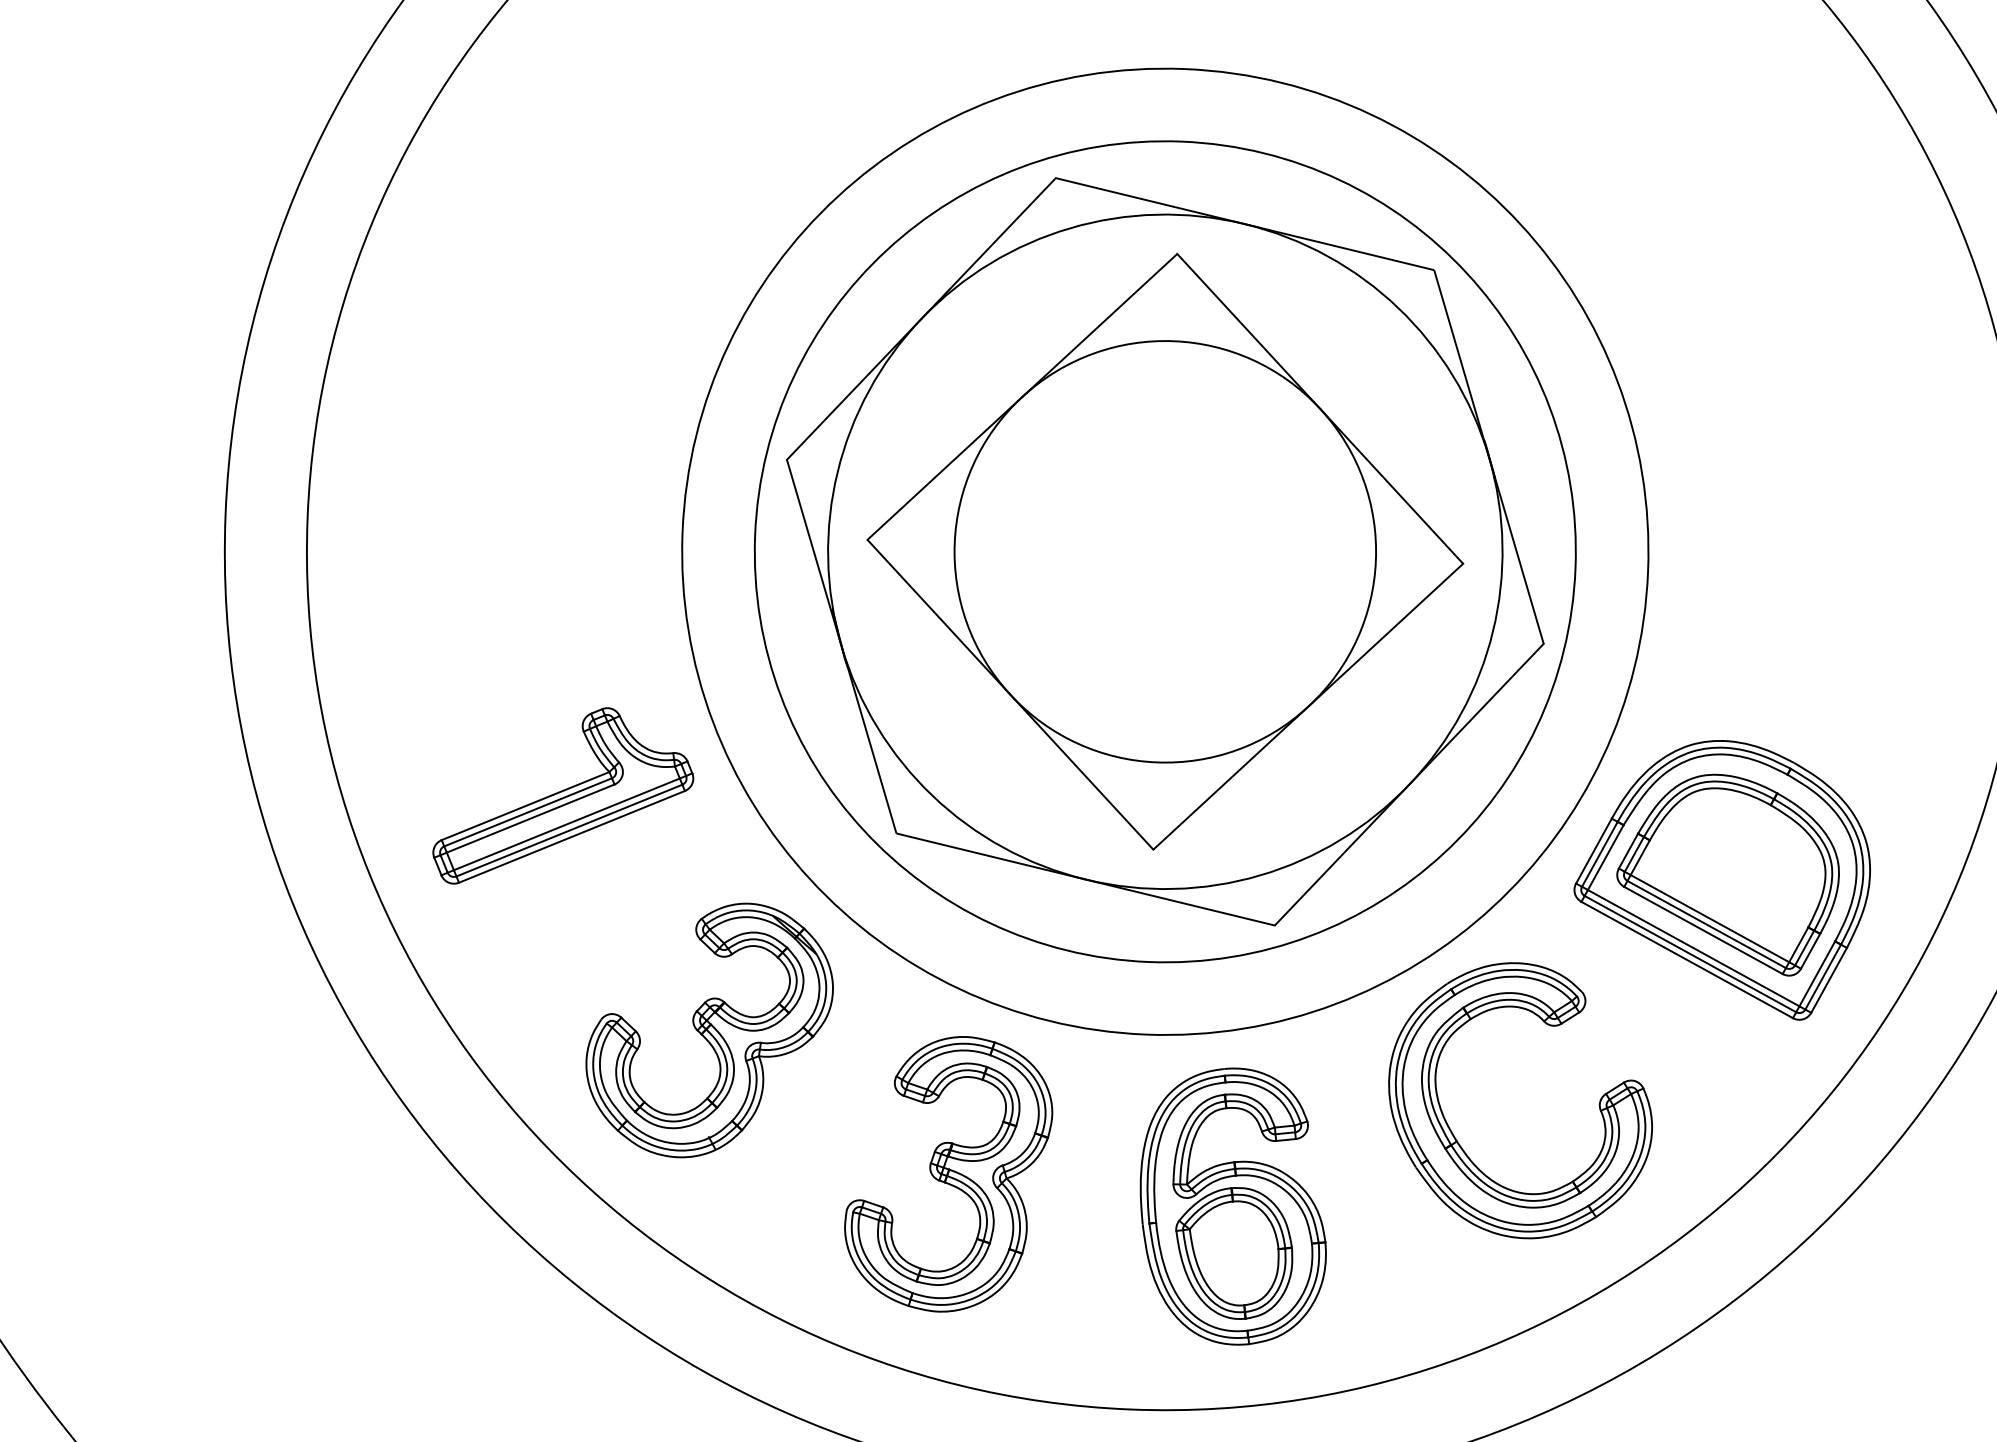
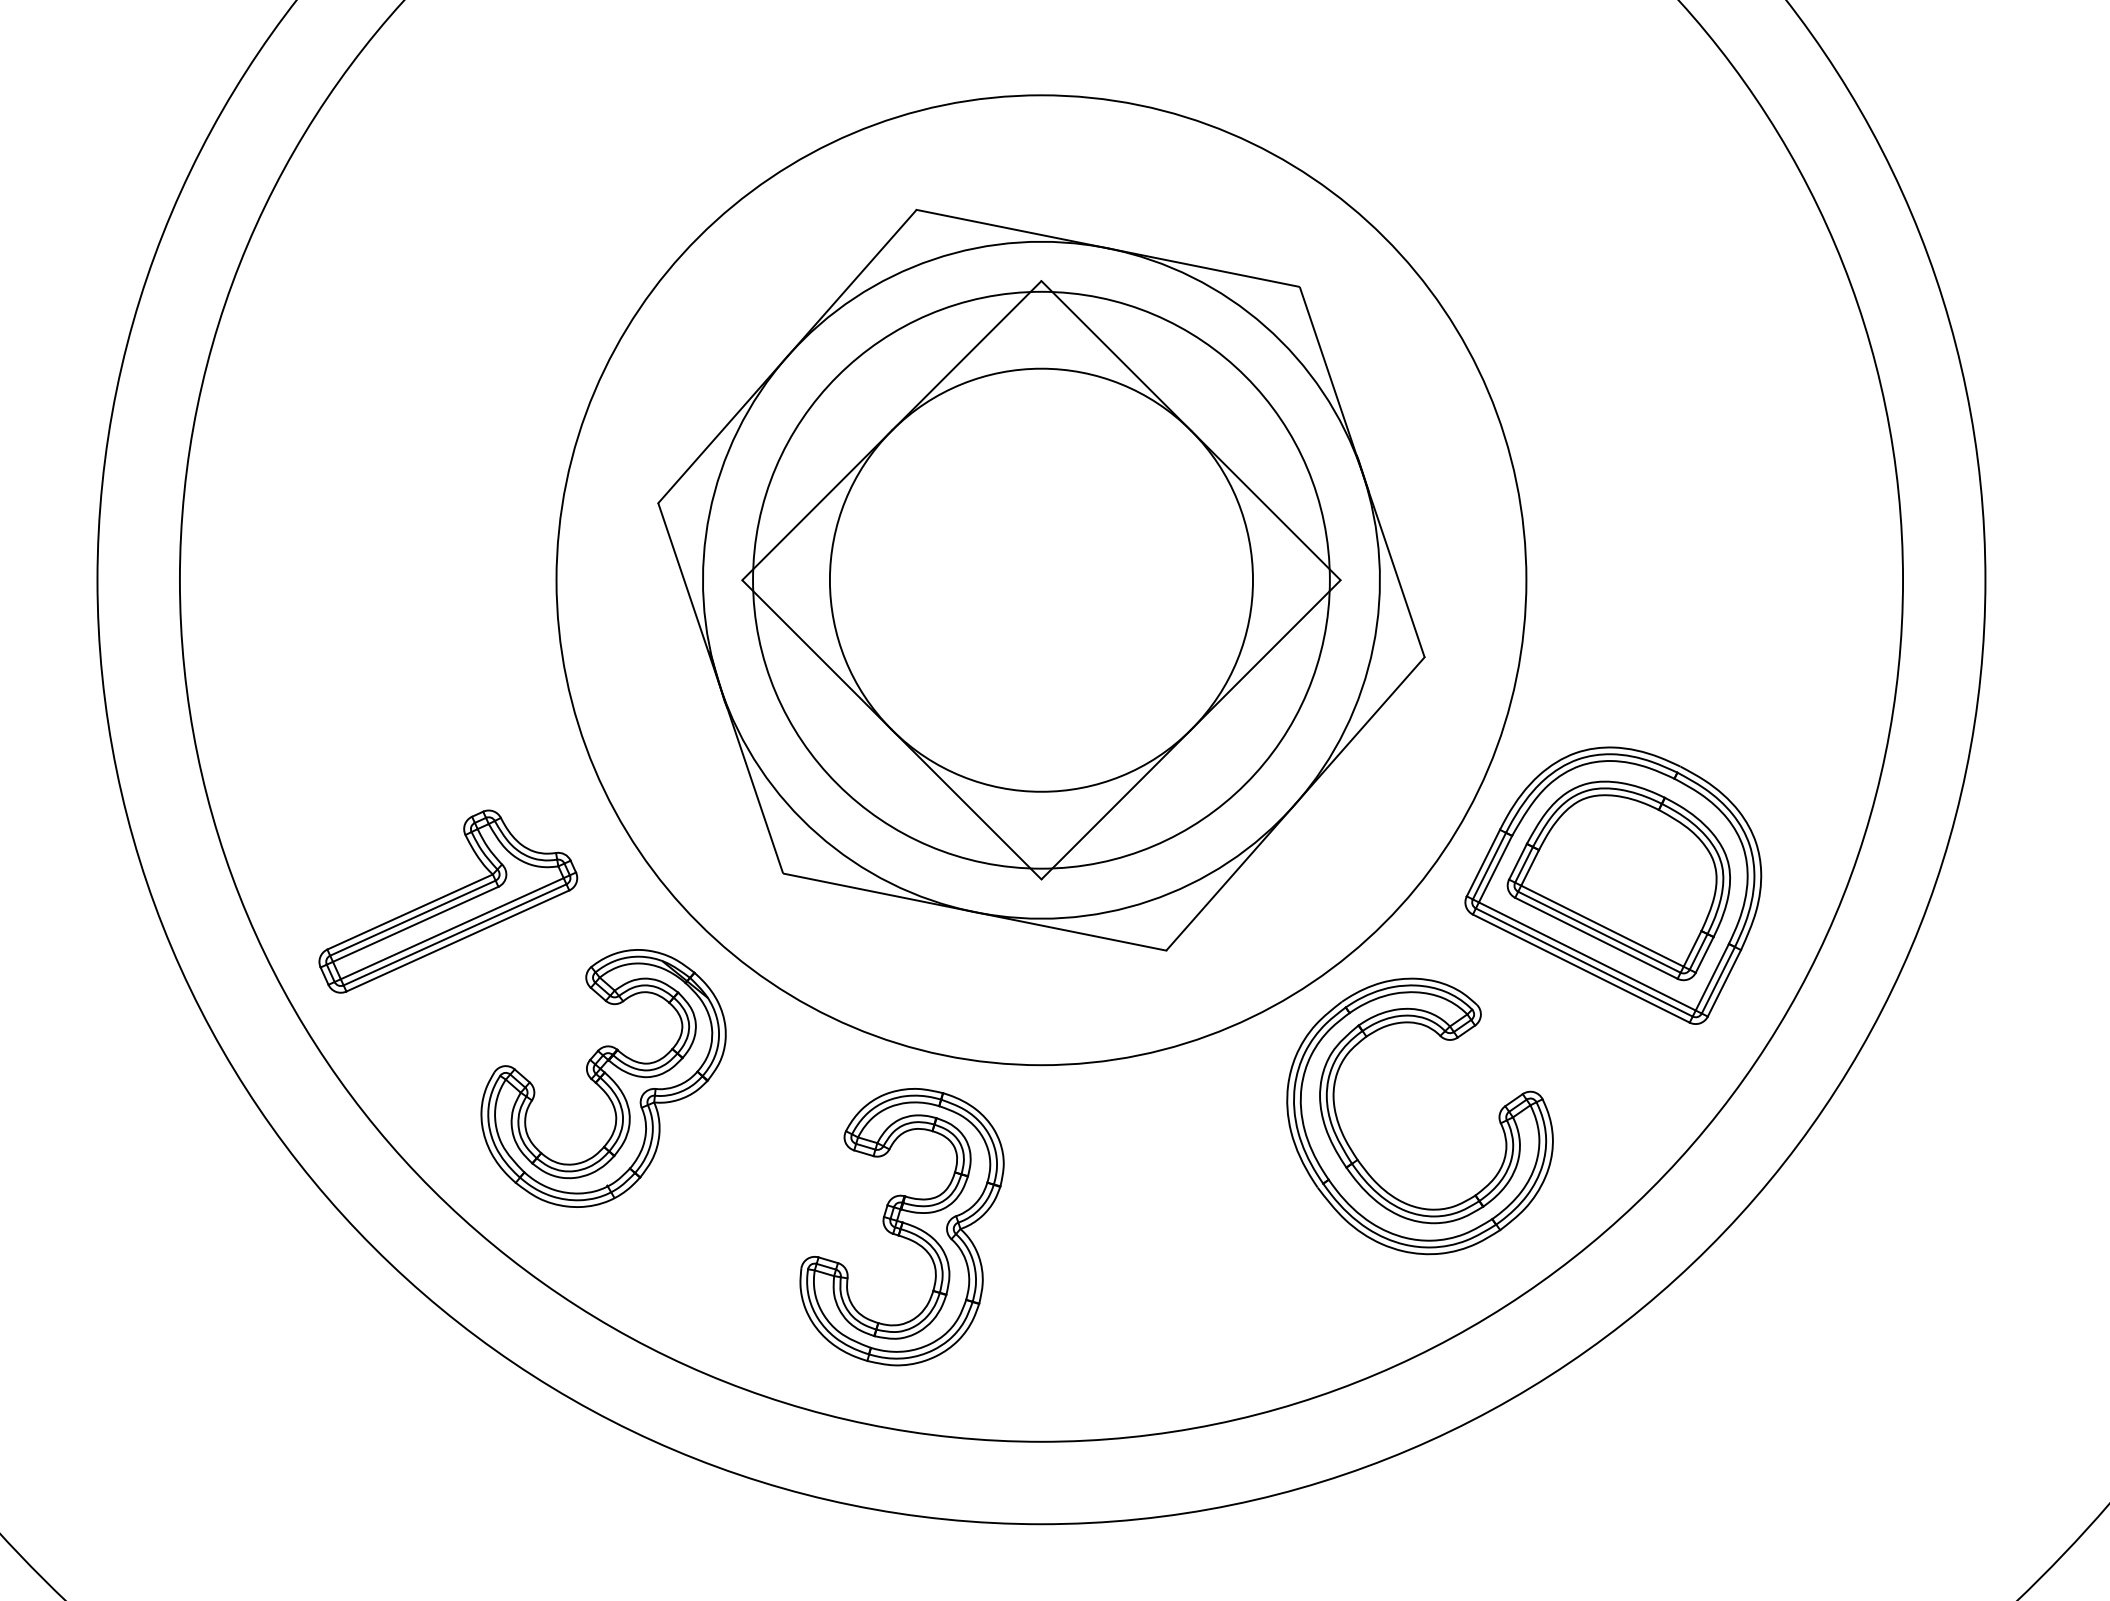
circle: (1165, 552) -> (1041, 580), size x0.7
part: (564, 797) -> (448, 901), moved
part: (947, 1174) -> (901, 1227), moved
part: (1233, 1205) -> (1136, 1233), removed

